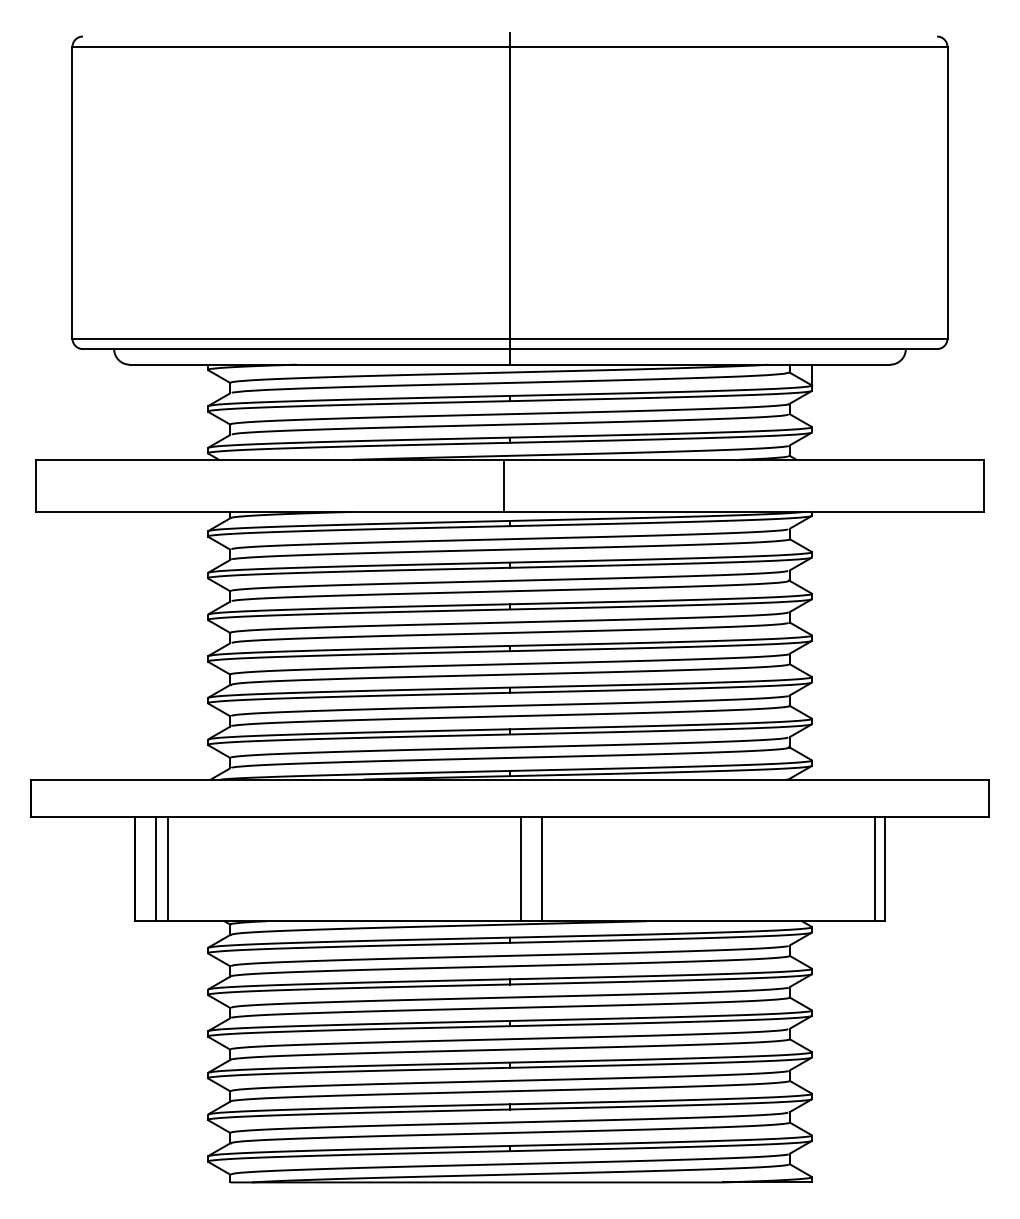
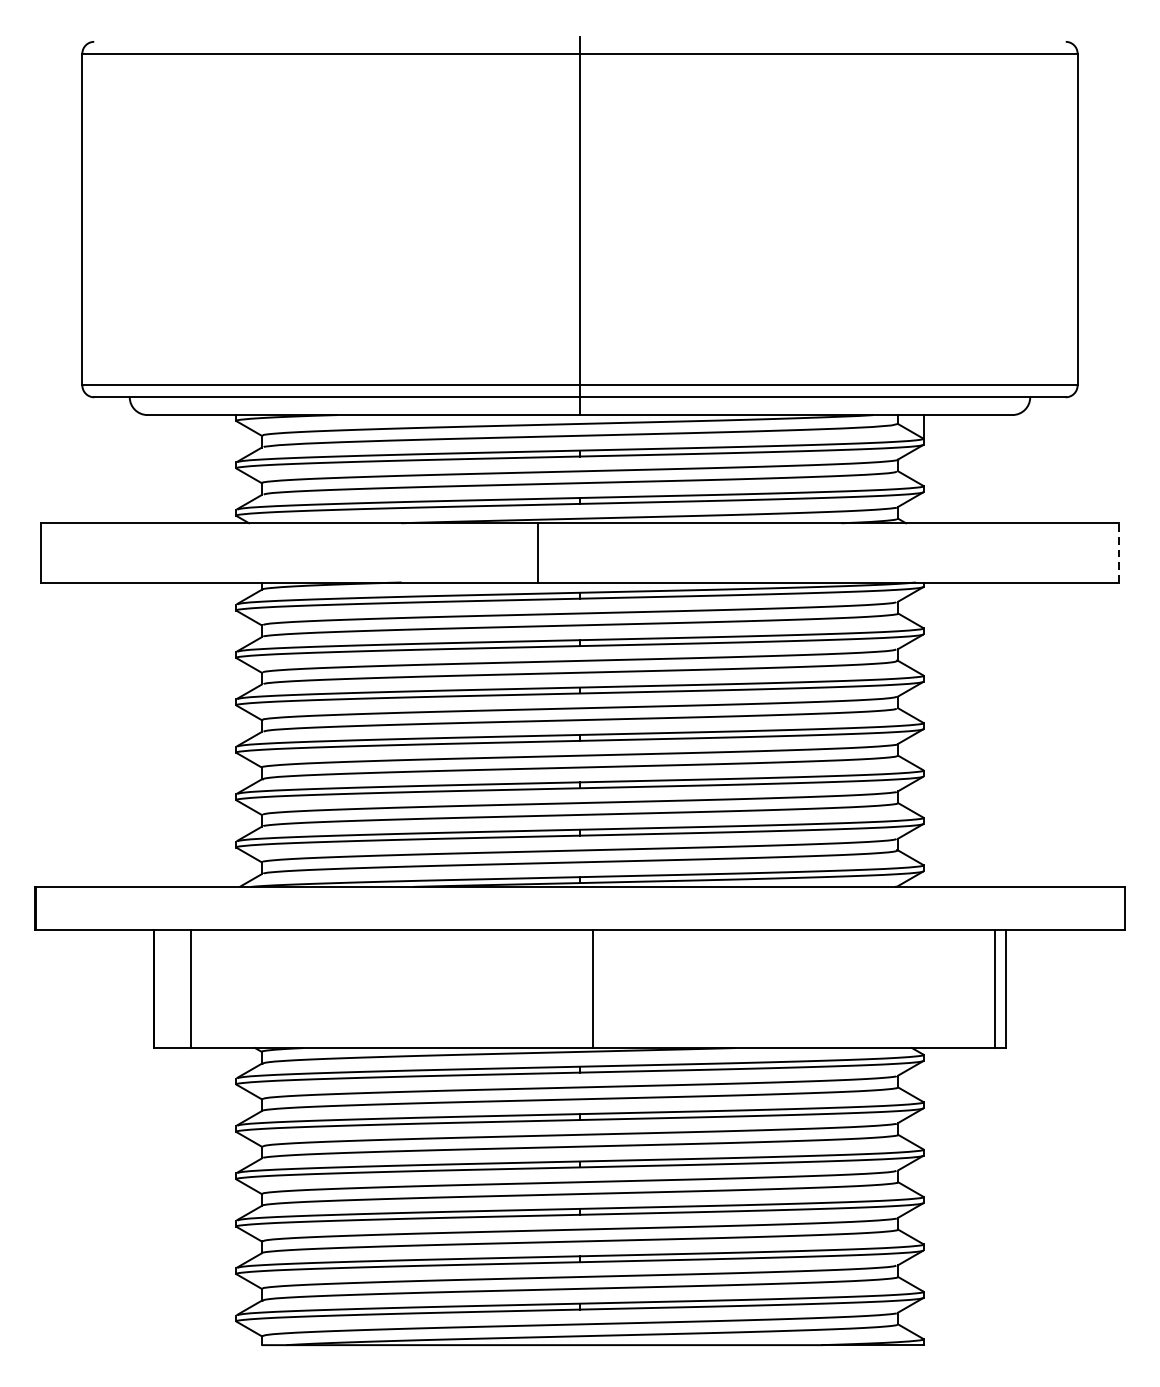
line: (503, 485) -> (537, 552), moved
line: (983, 485) -> (1118, 552), solid -> dashed
line: (156, 869) -> (177, 989), removed
line: (542, 869) -> (616, 989), removed

